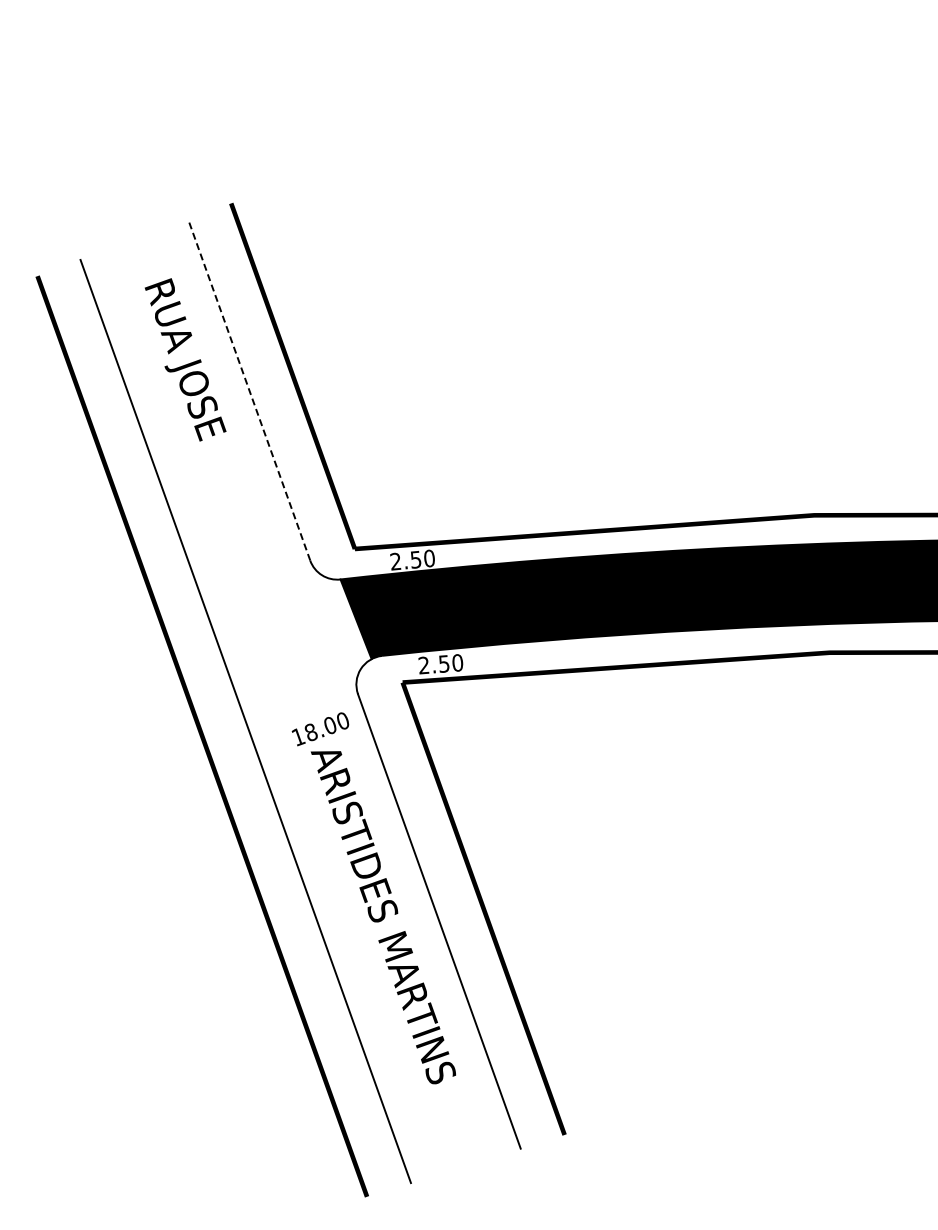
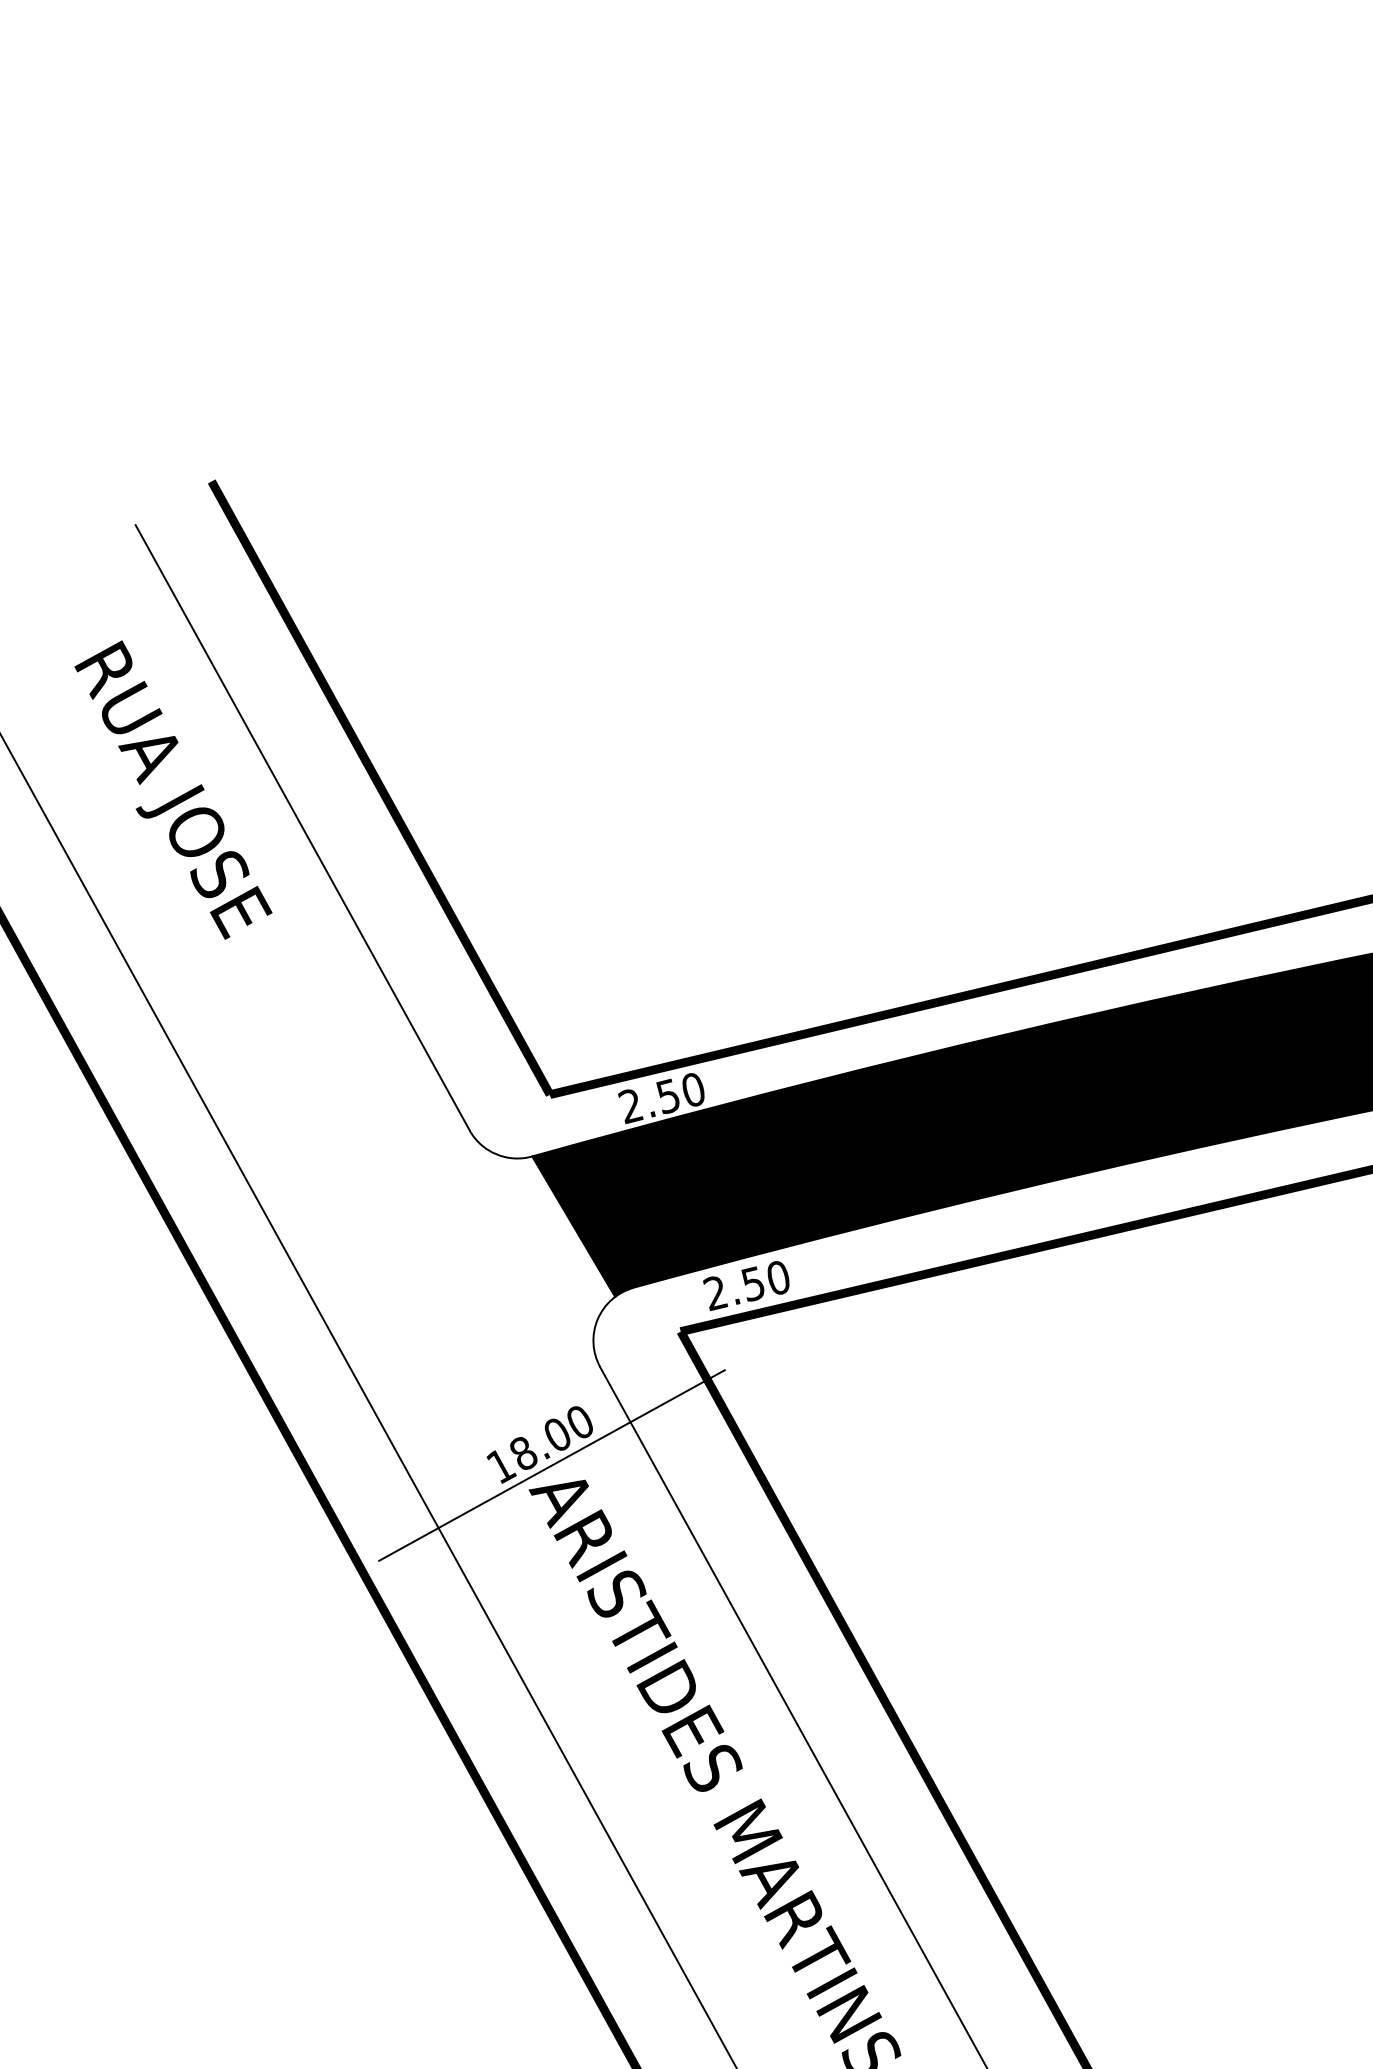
line: (249, 389) -> (302, 826), dashed -> solid
line: (324, 740) -> (551, 1464), added

